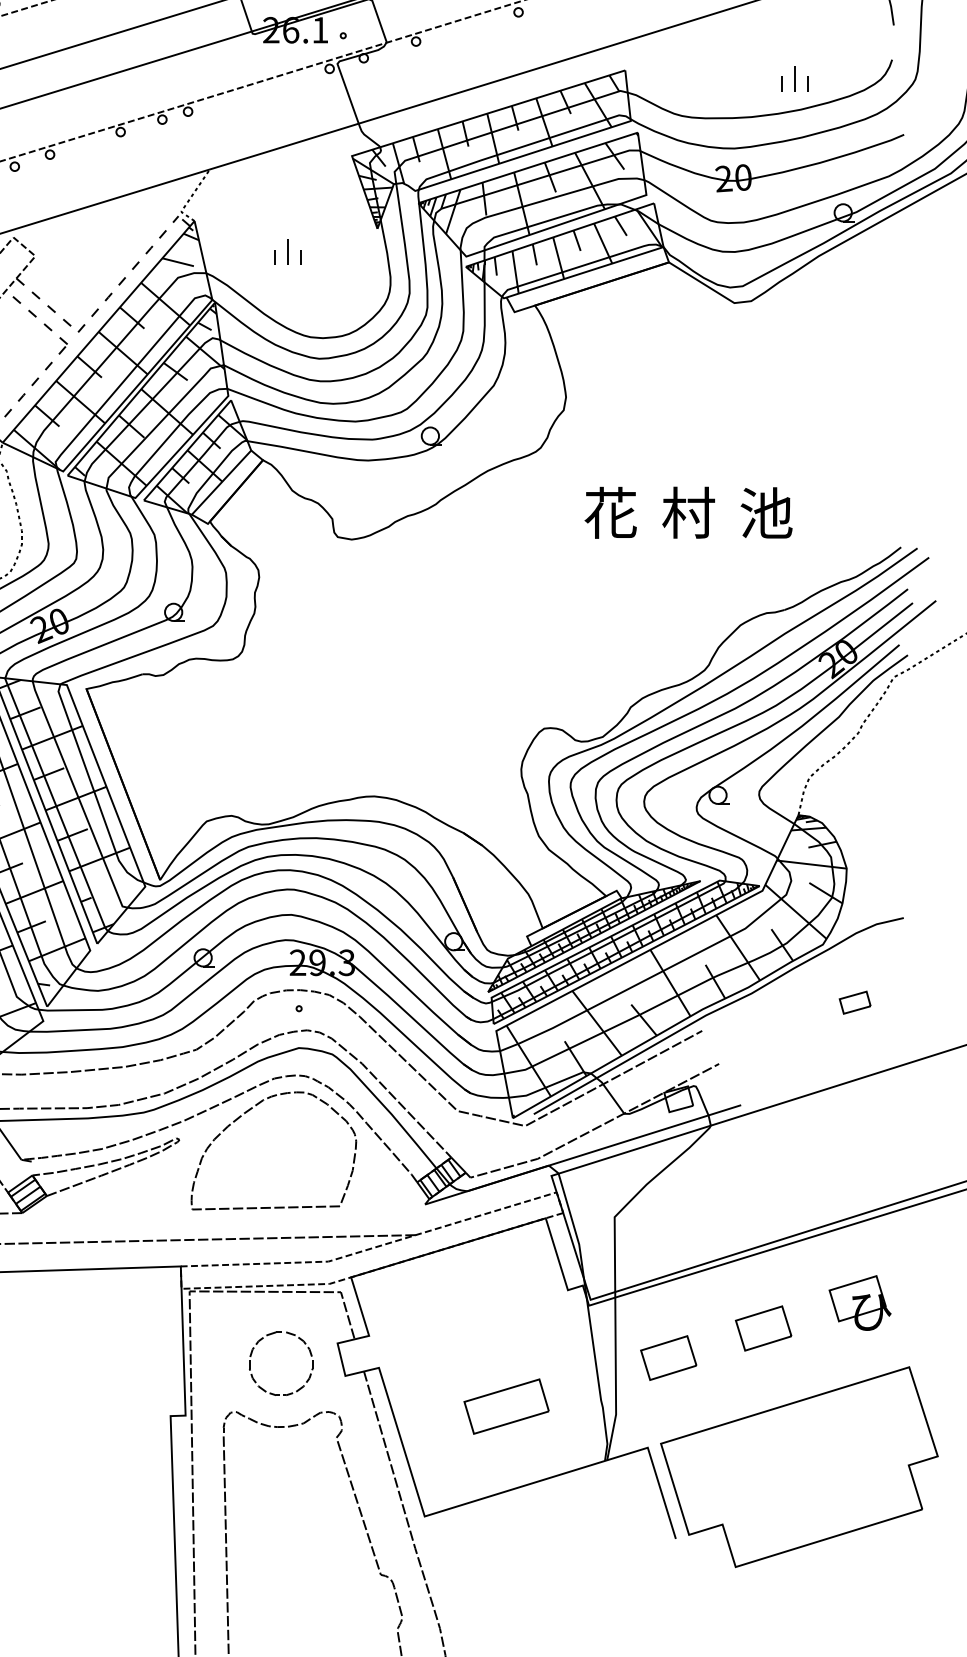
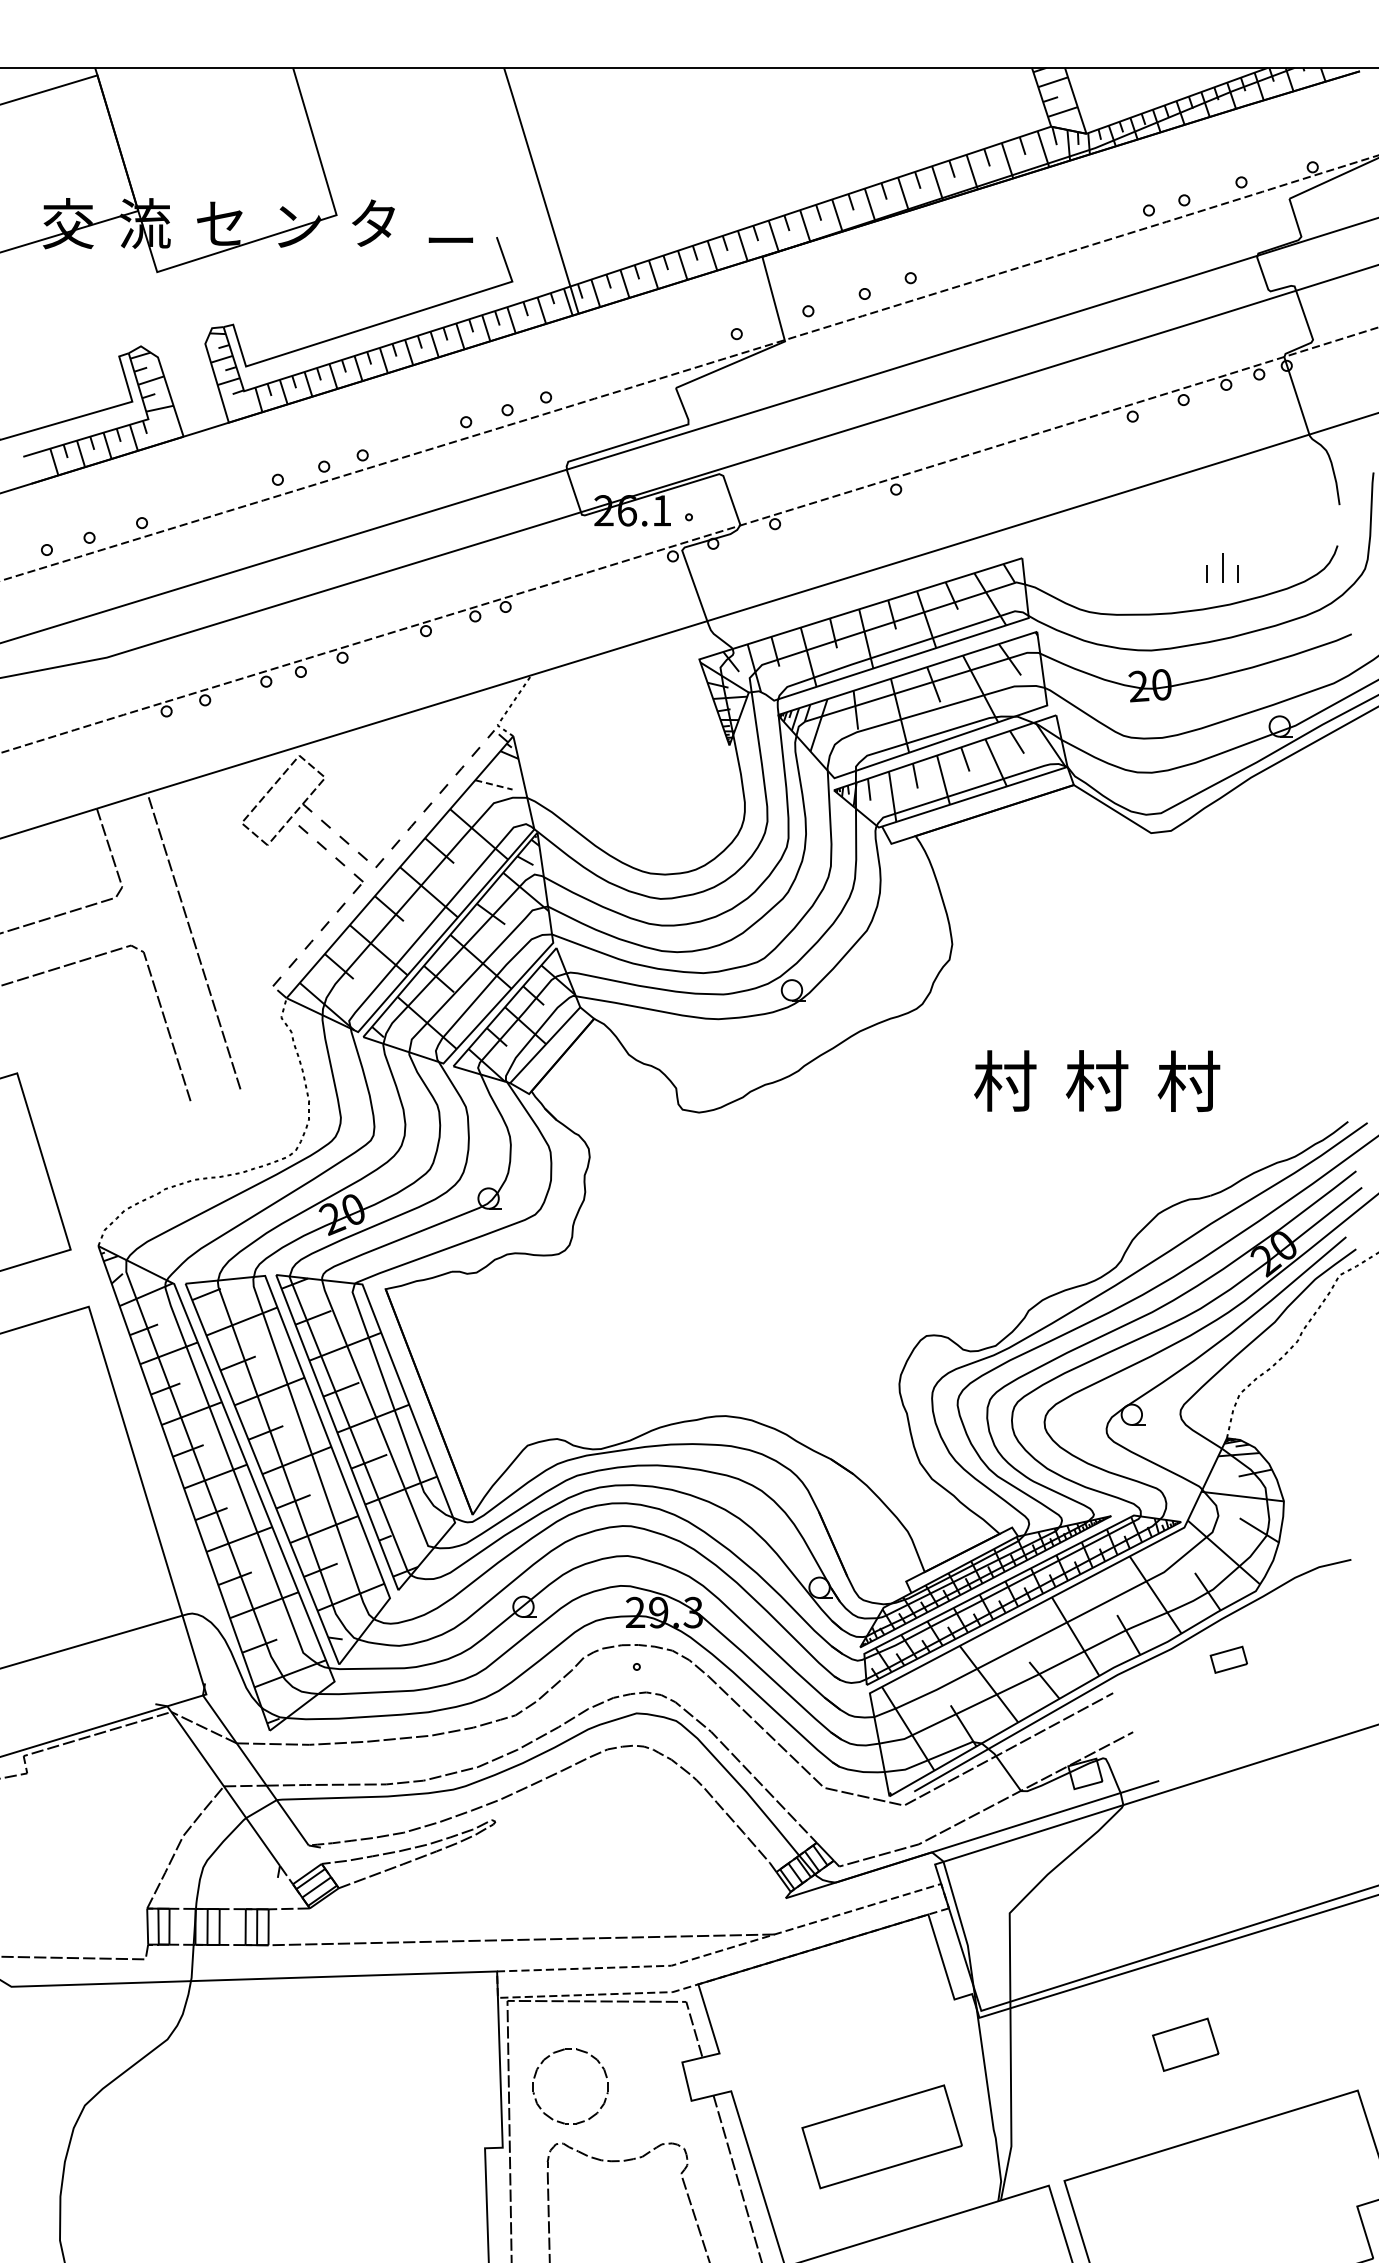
part: (288, 251) -> (624, 772), removed
line: (178, 262) -> (494, 785), solid -> dashed
text: (611, 512) -> (1005, 1080), 花 -> 村
text: (765, 512) -> (1188, 1080), 池 -> 村
part: (854, 1002) -> (1228, 1659), moved
part: (248, 1111) -> (577, 1788), removed
part: (859, 1302) -> (1299, 2014), removed
part: (251, 1357) -> (535, 2078), moved
part: (668, 1357) -> (1073, 2079), removed
part: (506, 1406) -> (881, 2137), size x1.6

